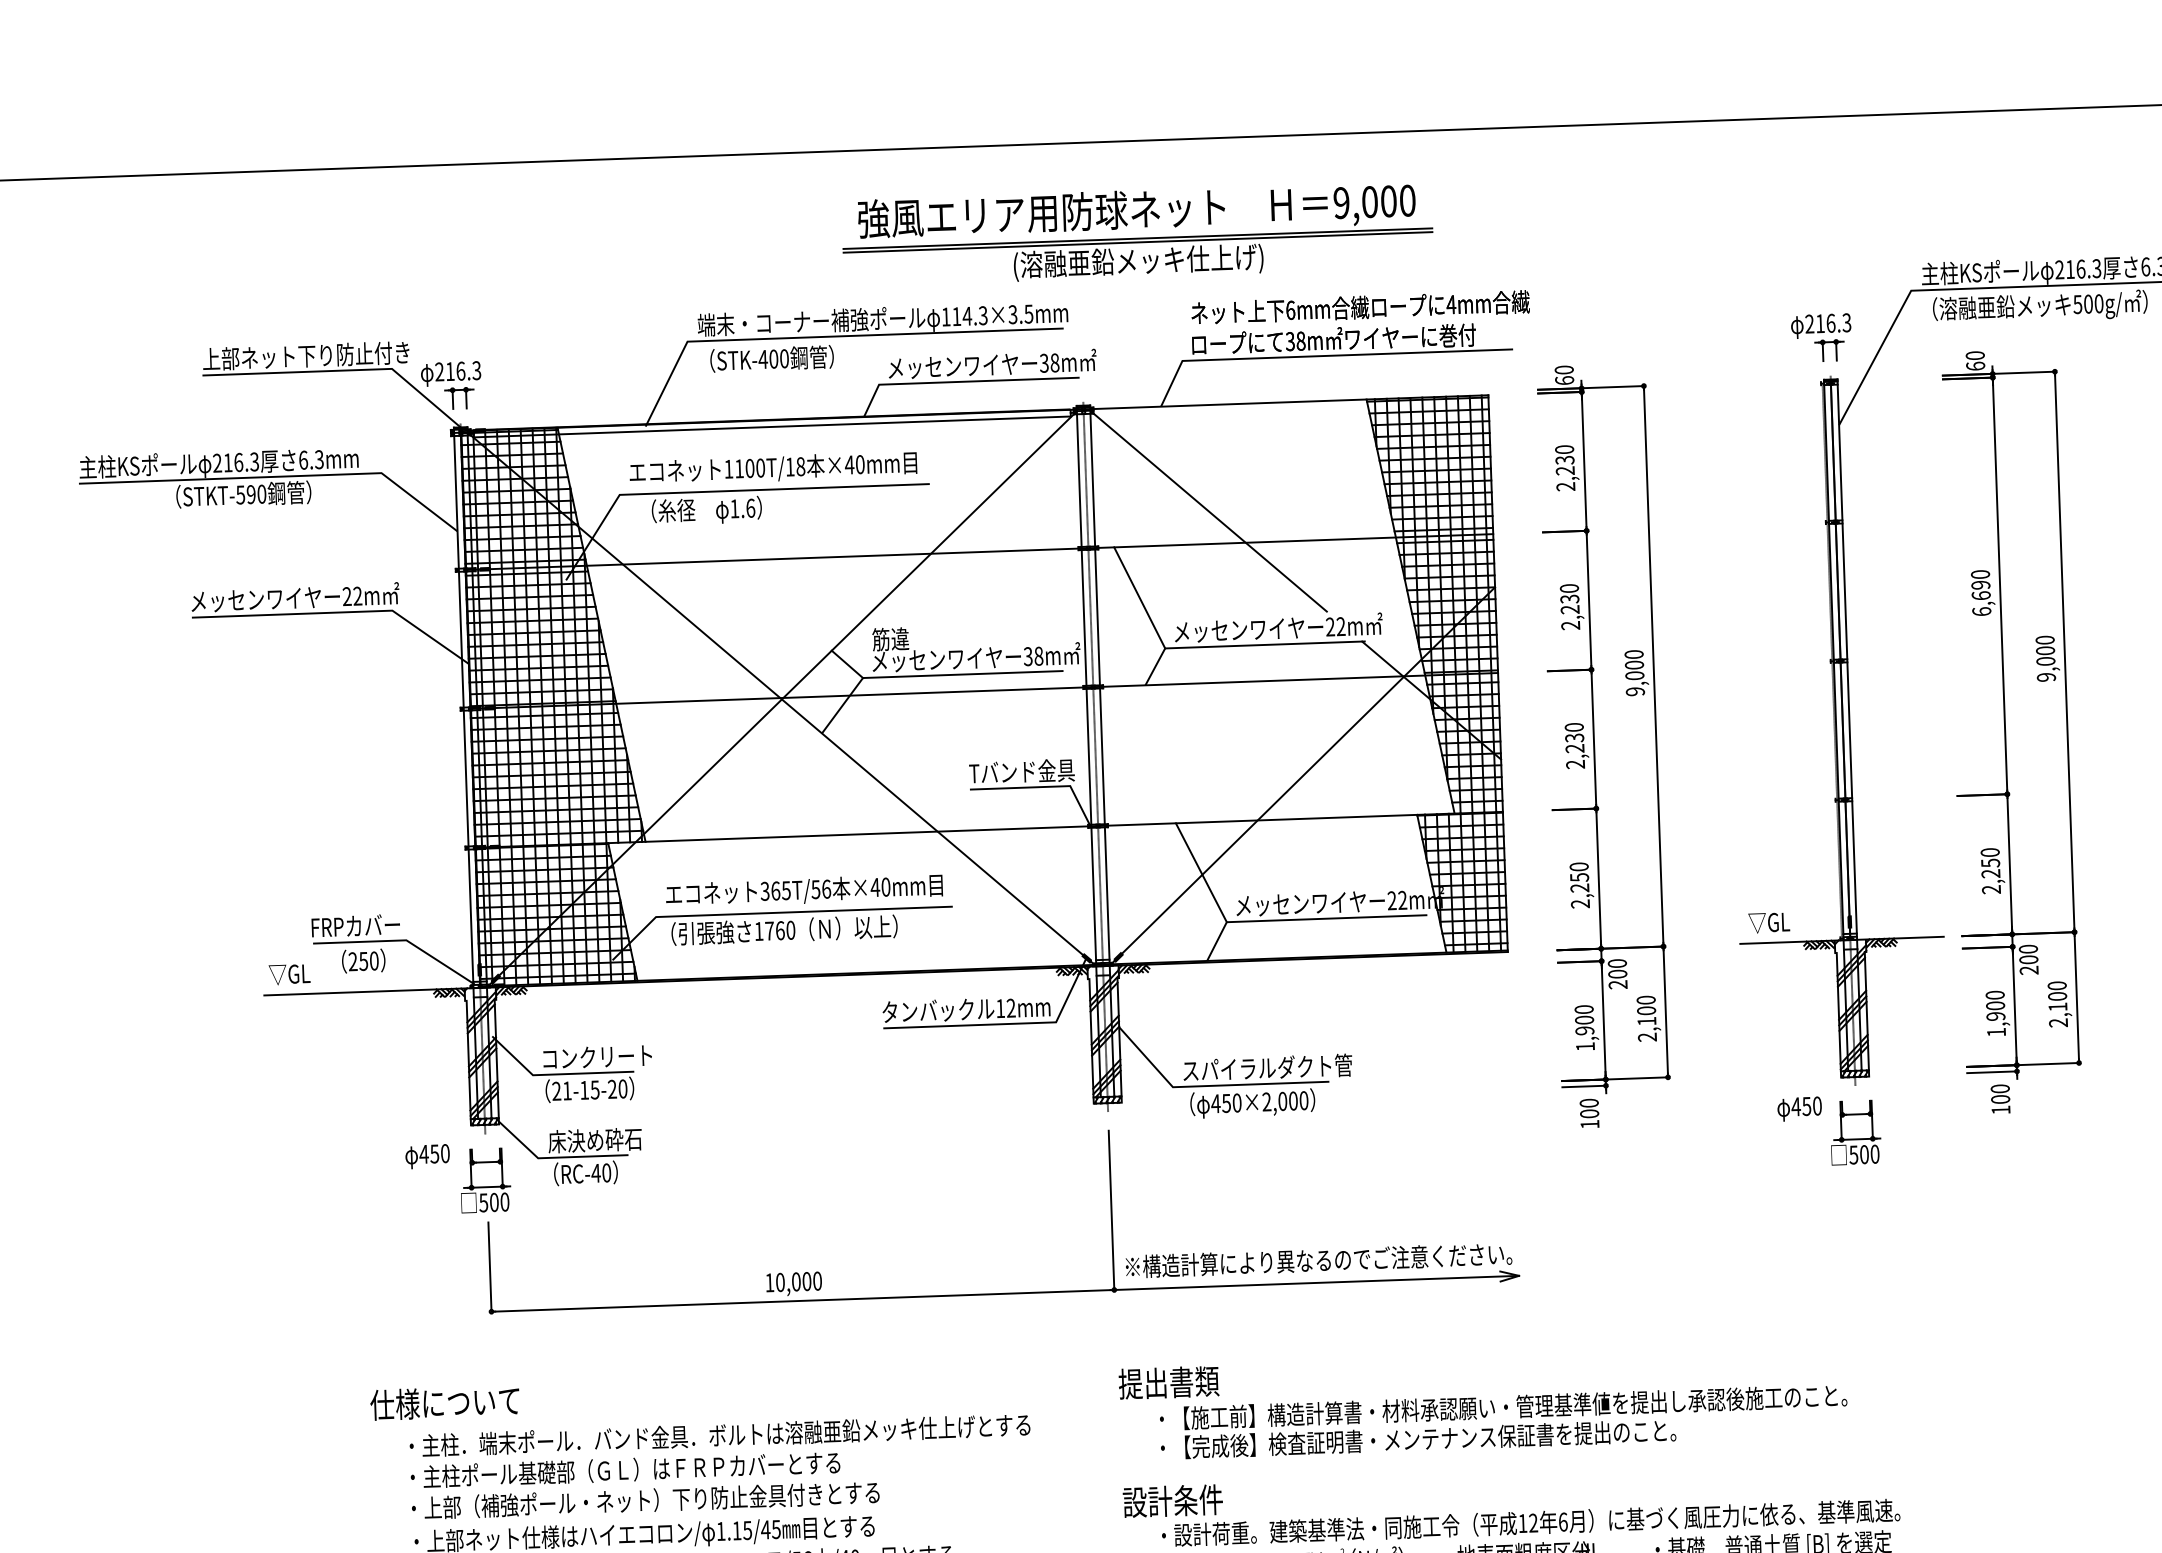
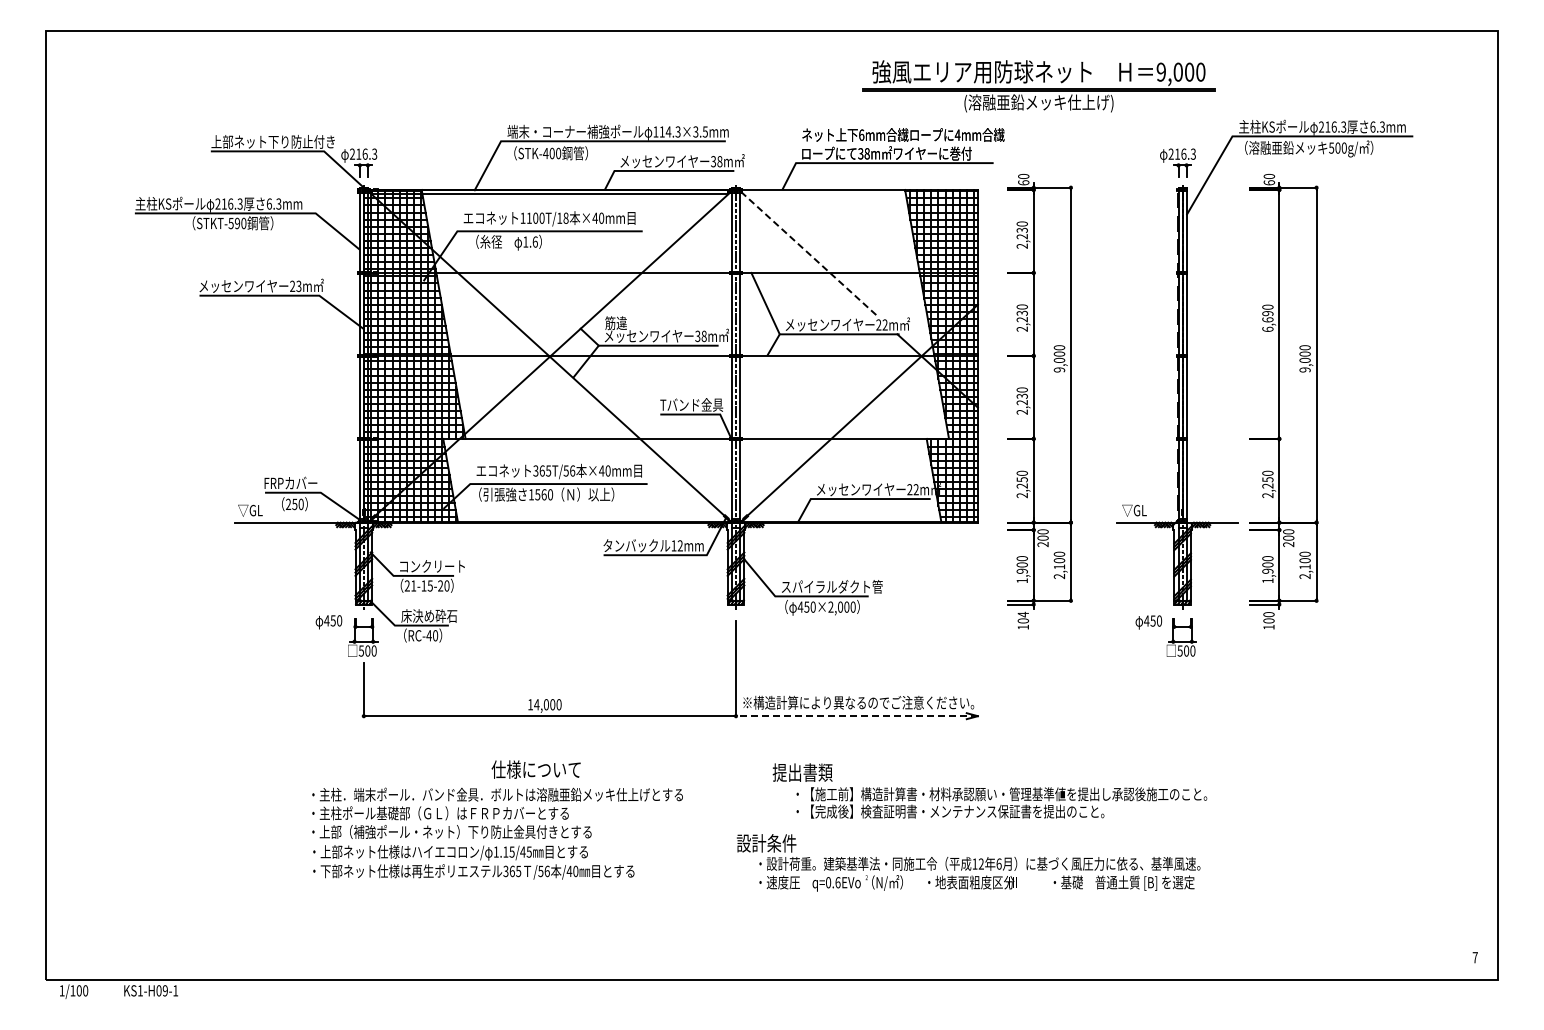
part: (1136, 234) -> (1038, 86), moved
line: (1210, 513) -> (809, 254), solid -> dashed
text: (357, 596) -> (298, 286), 22m -> 23m
line: (1201, 871) -> (796, 468), removed
text: (769, 930) -> (537, 494), 1760 -> 1560
text: (1589, 1103) -> (1023, 614), 100 -> 104
text: (779, 1282) -> (536, 704), 10,000 -> 14,000
line: (1315, 1283) -> (856, 716), solid -> dashed
text: (1482, 1401) -> (989, 790), moved
text: (443, 1402) -> (535, 769), moved

